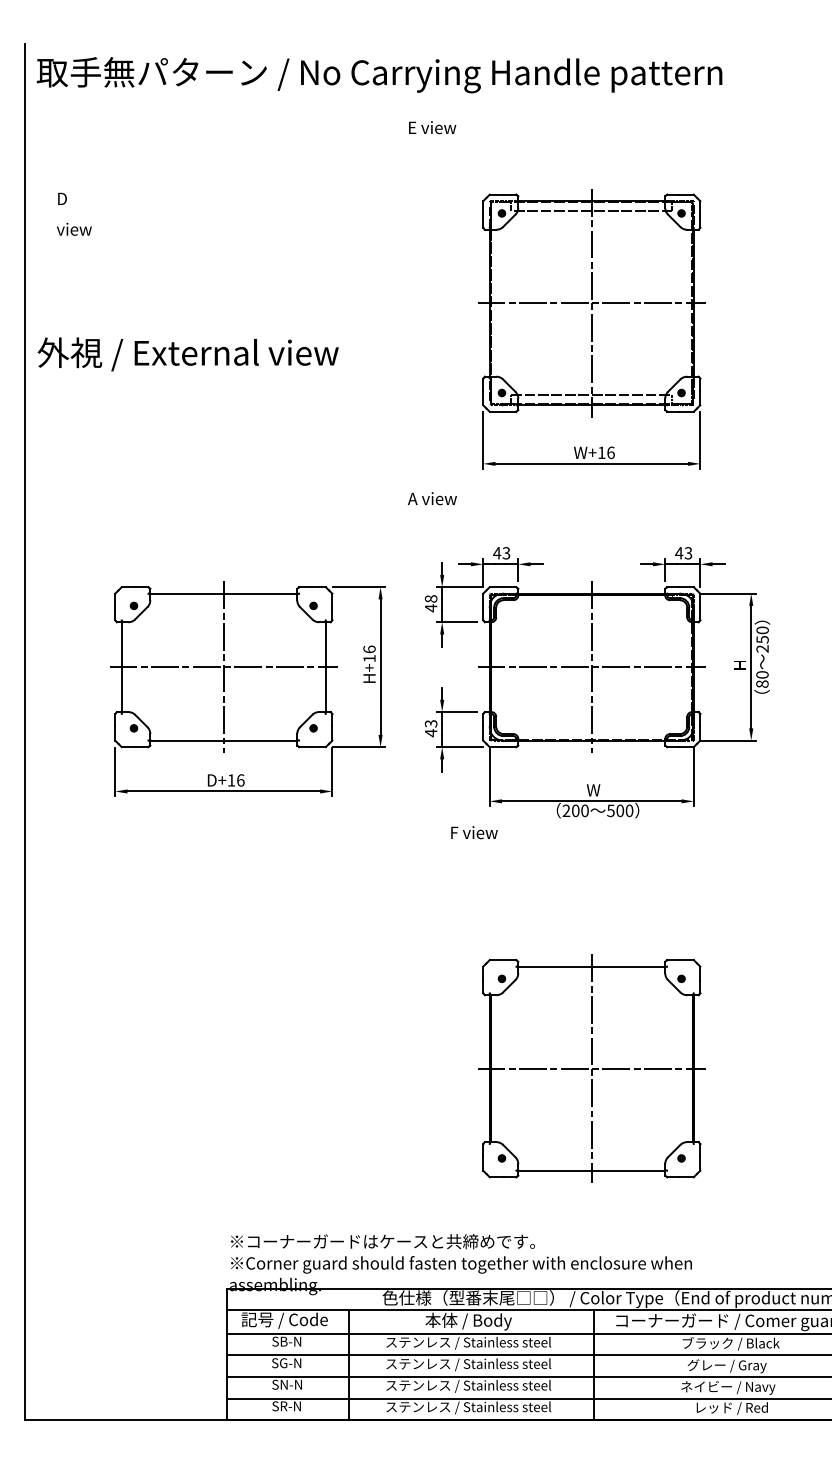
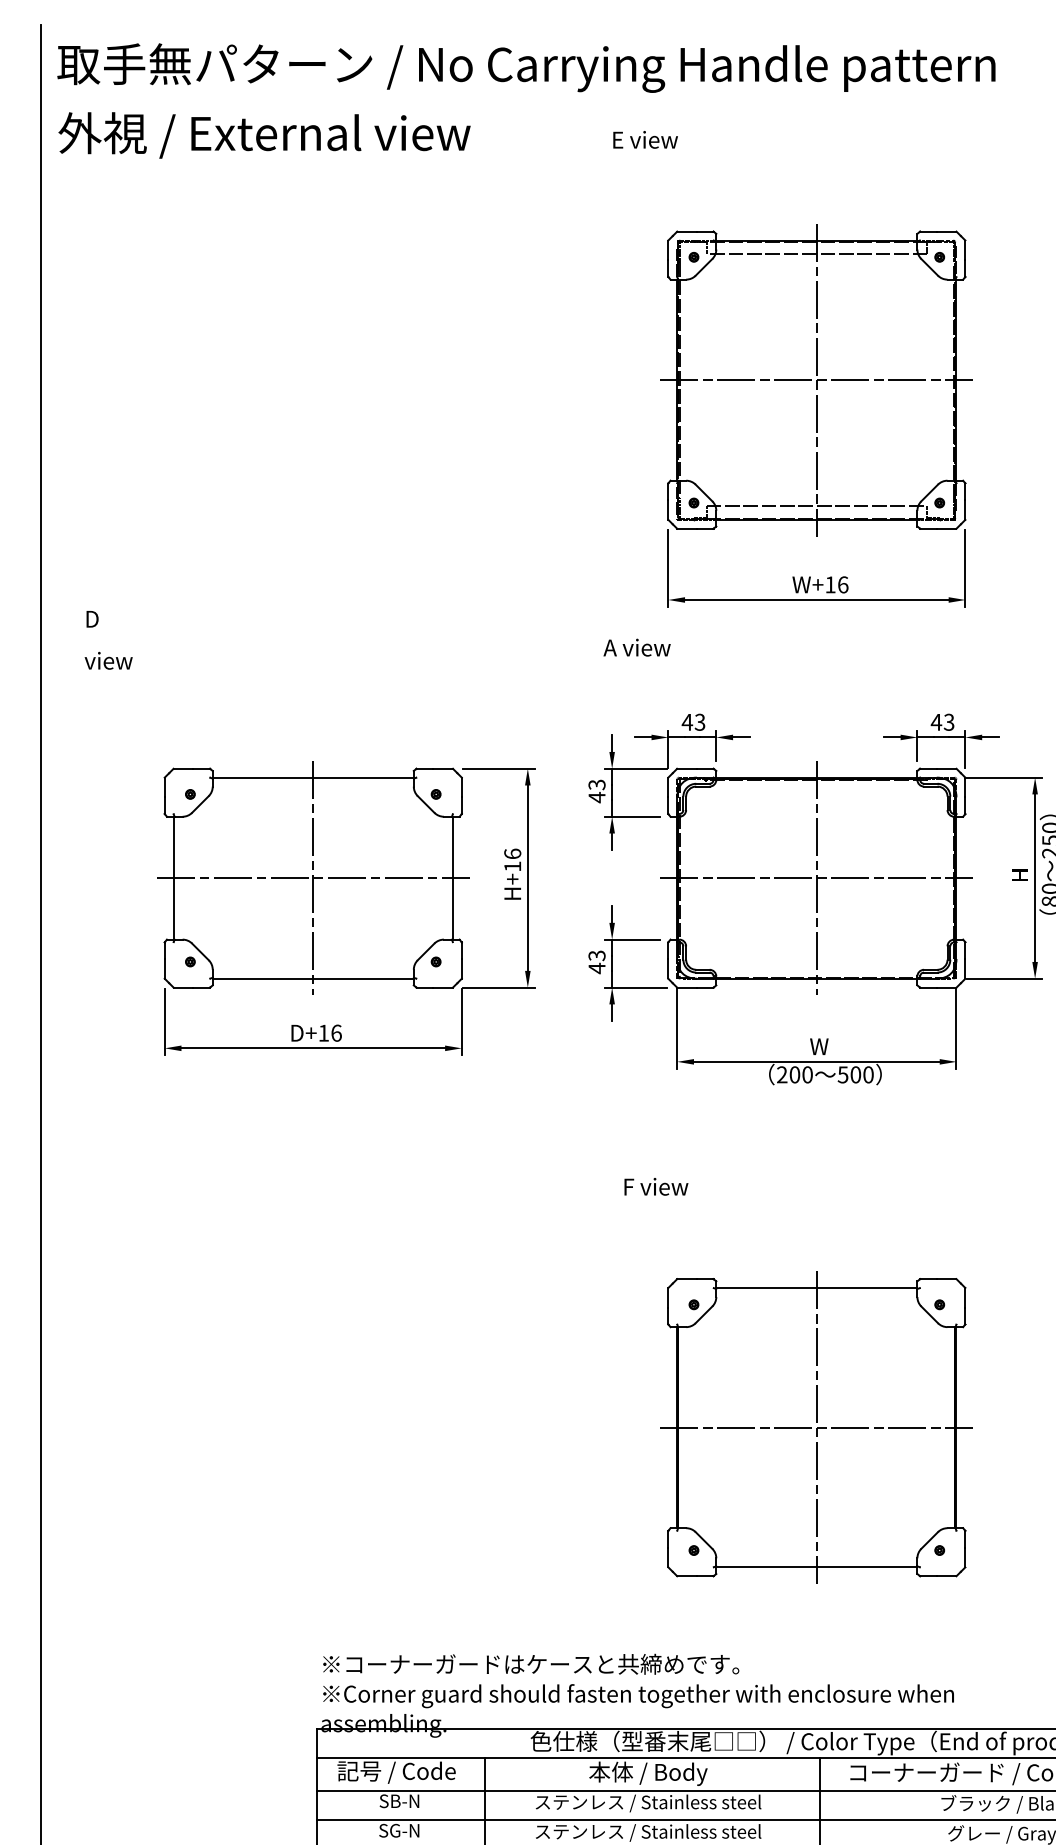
text: (432, 127) -> (645, 139), moved
text: (74, 213) -> (108, 639), moved
text: (187, 354) -> (263, 135), moved
text: (432, 498) -> (637, 647), moved
text: (431, 598) -> (597, 784), 48 -> 43
text: (474, 832) -> (656, 1186), moved

